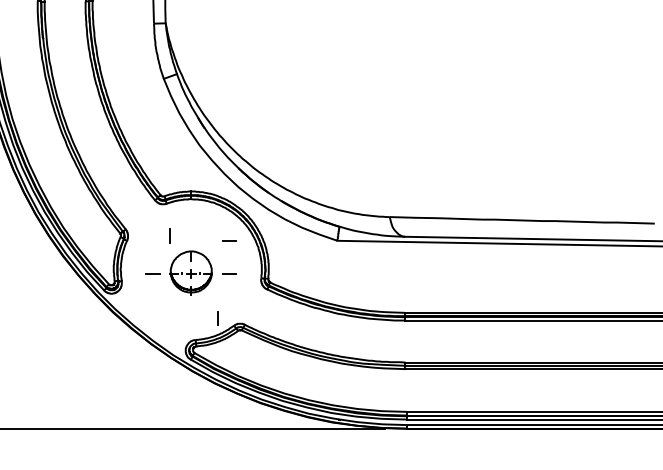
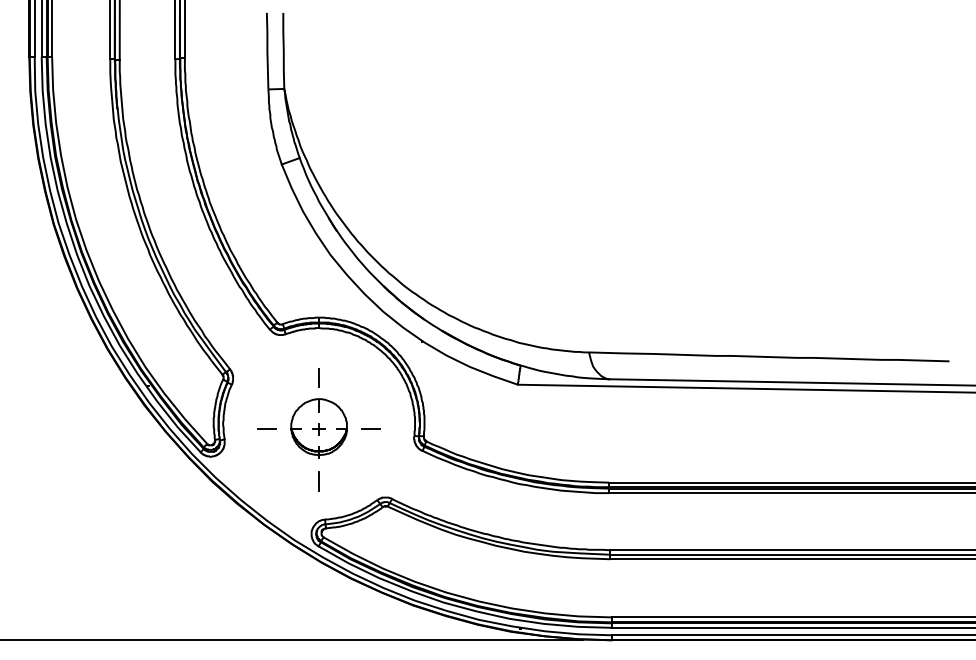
line: (169, 235) -> (318, 377), moved
line: (229, 239) -> (370, 383), removed
line: (218, 318) -> (318, 481), moved

